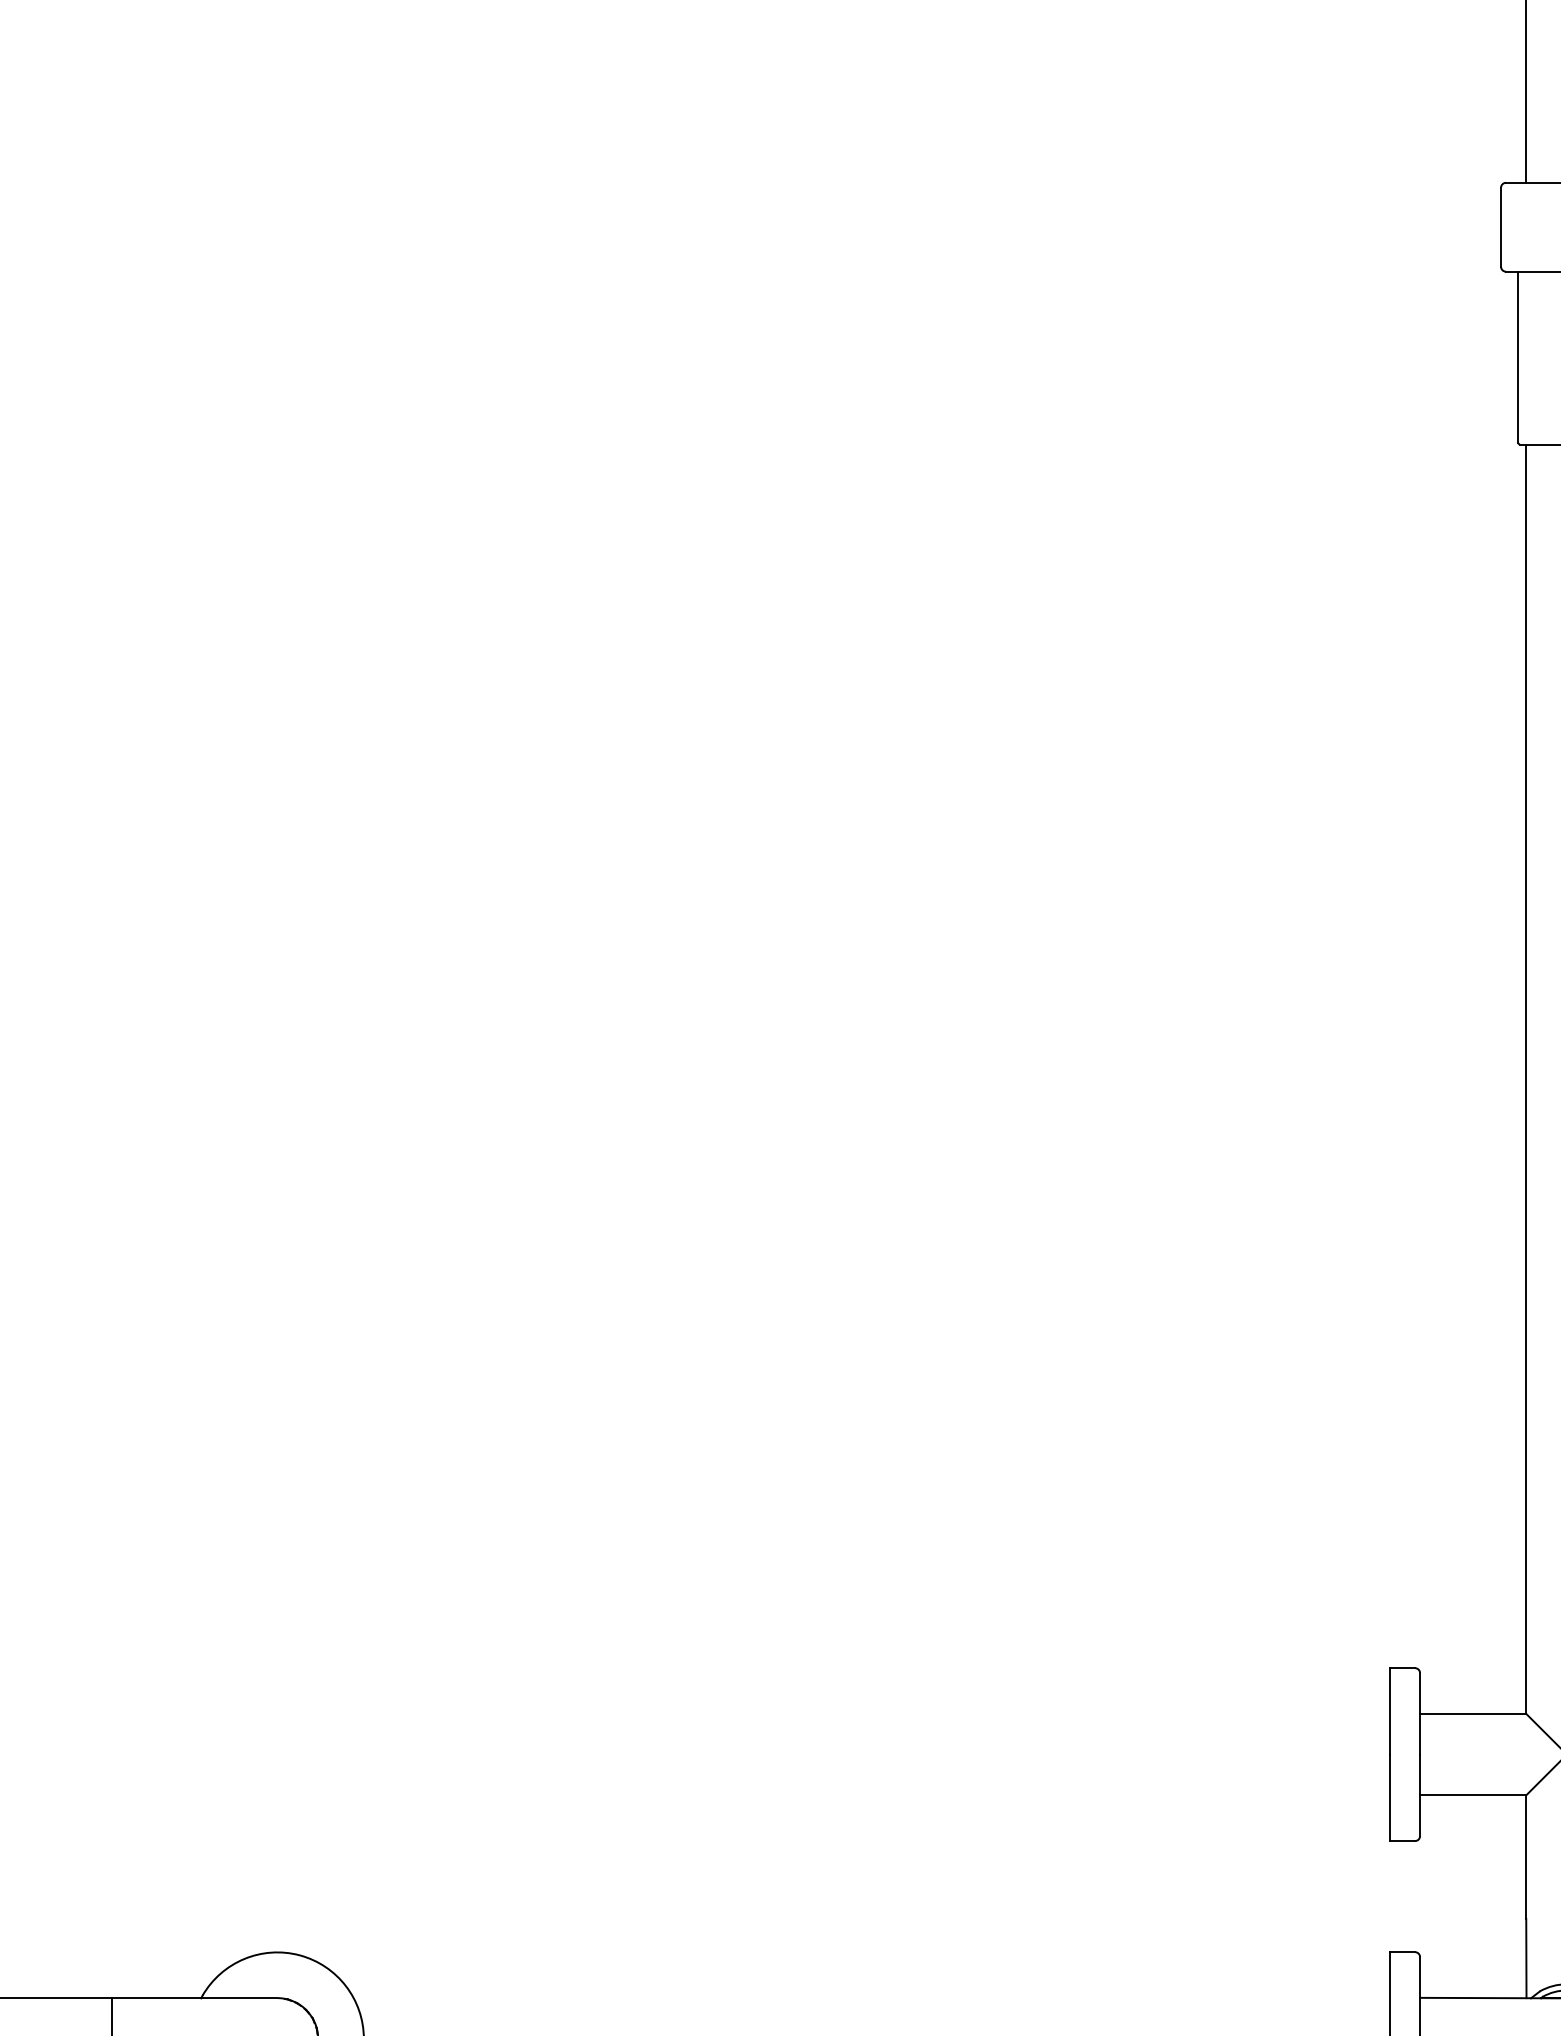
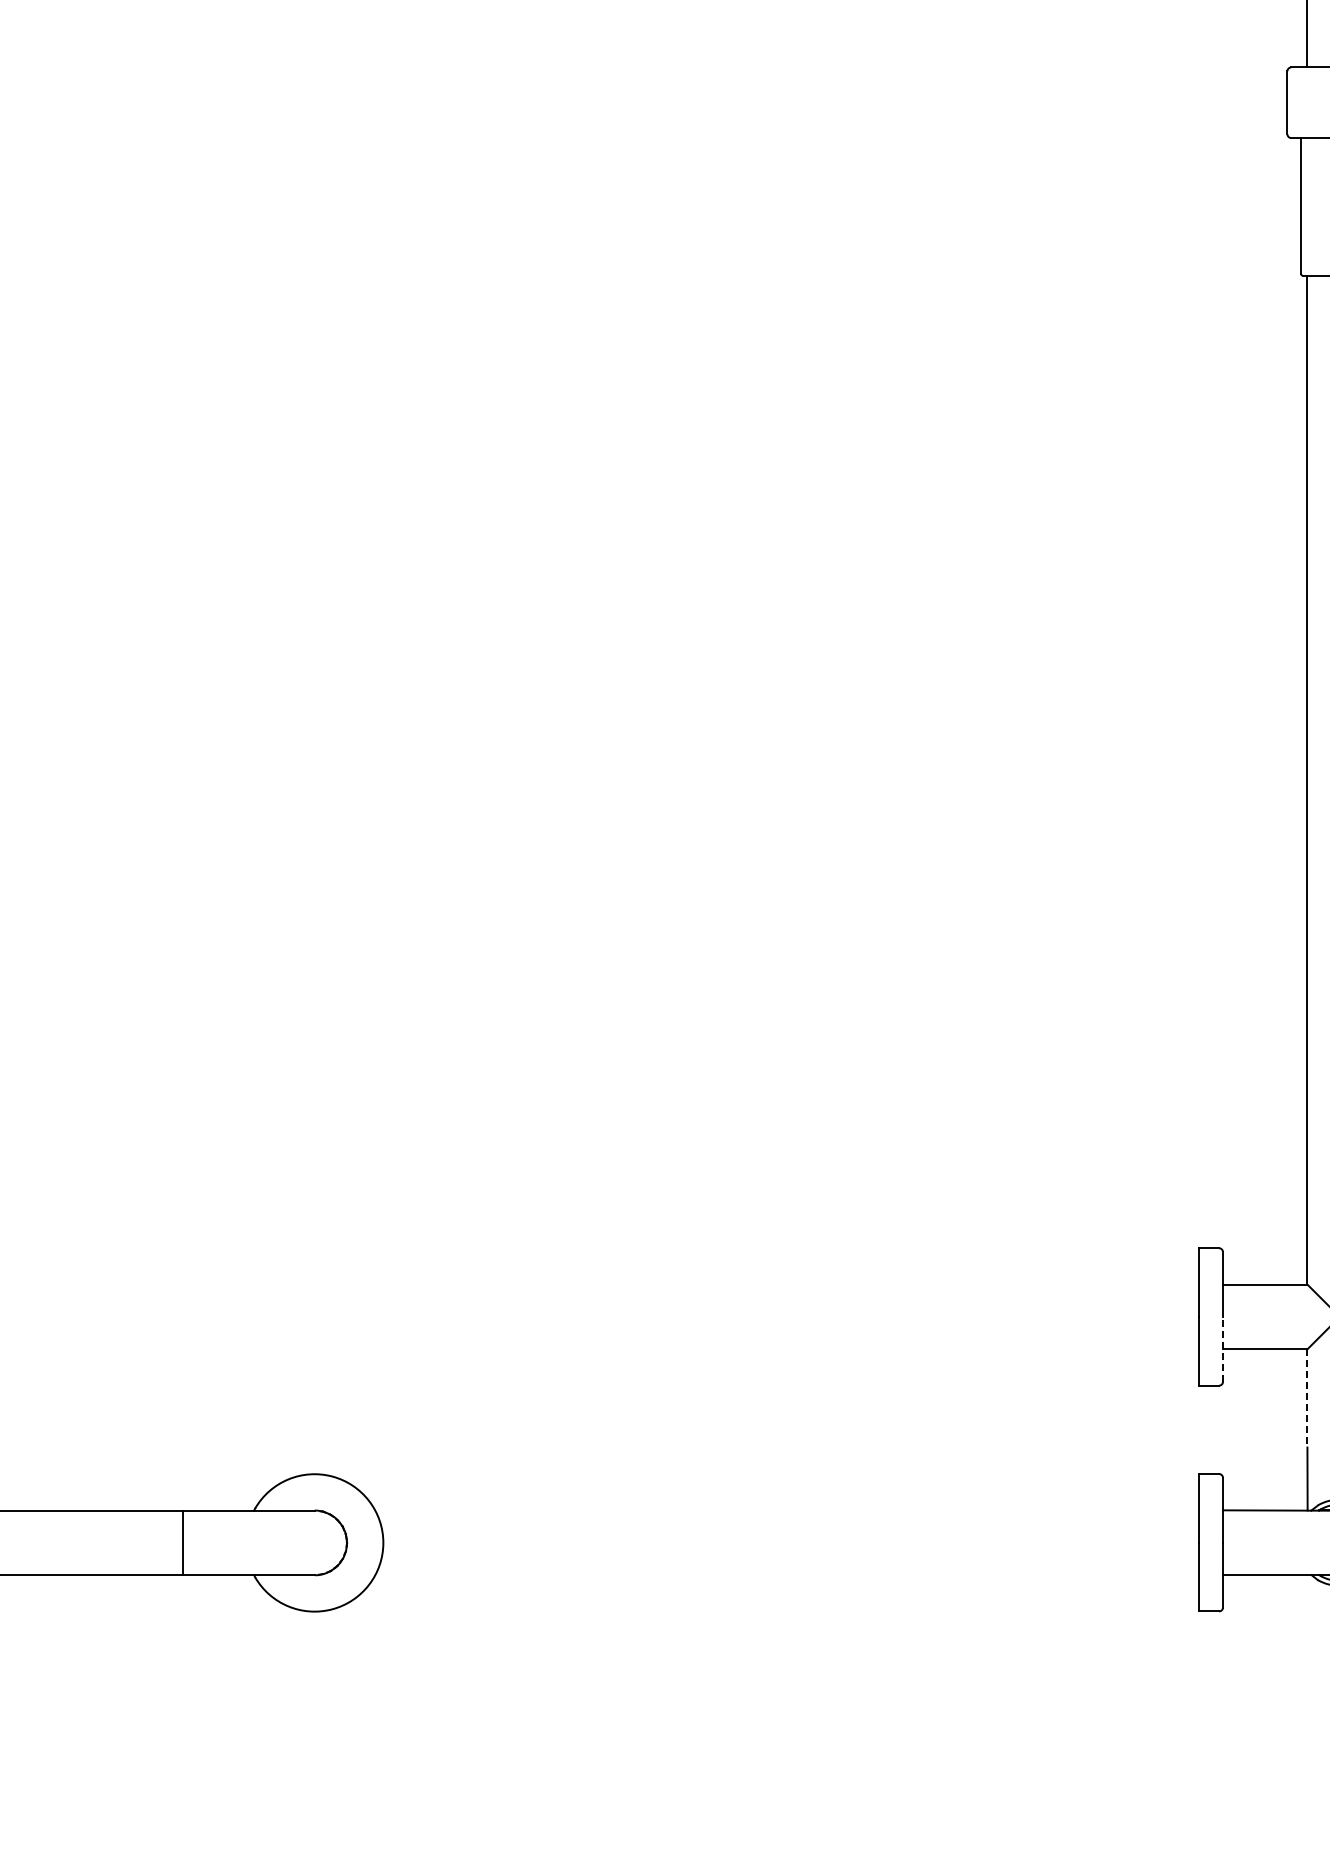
line: (1420, 1794) -> (1223, 1348), solid -> dashed
line: (1526, 1857) -> (1307, 1398), solid -> dashed

